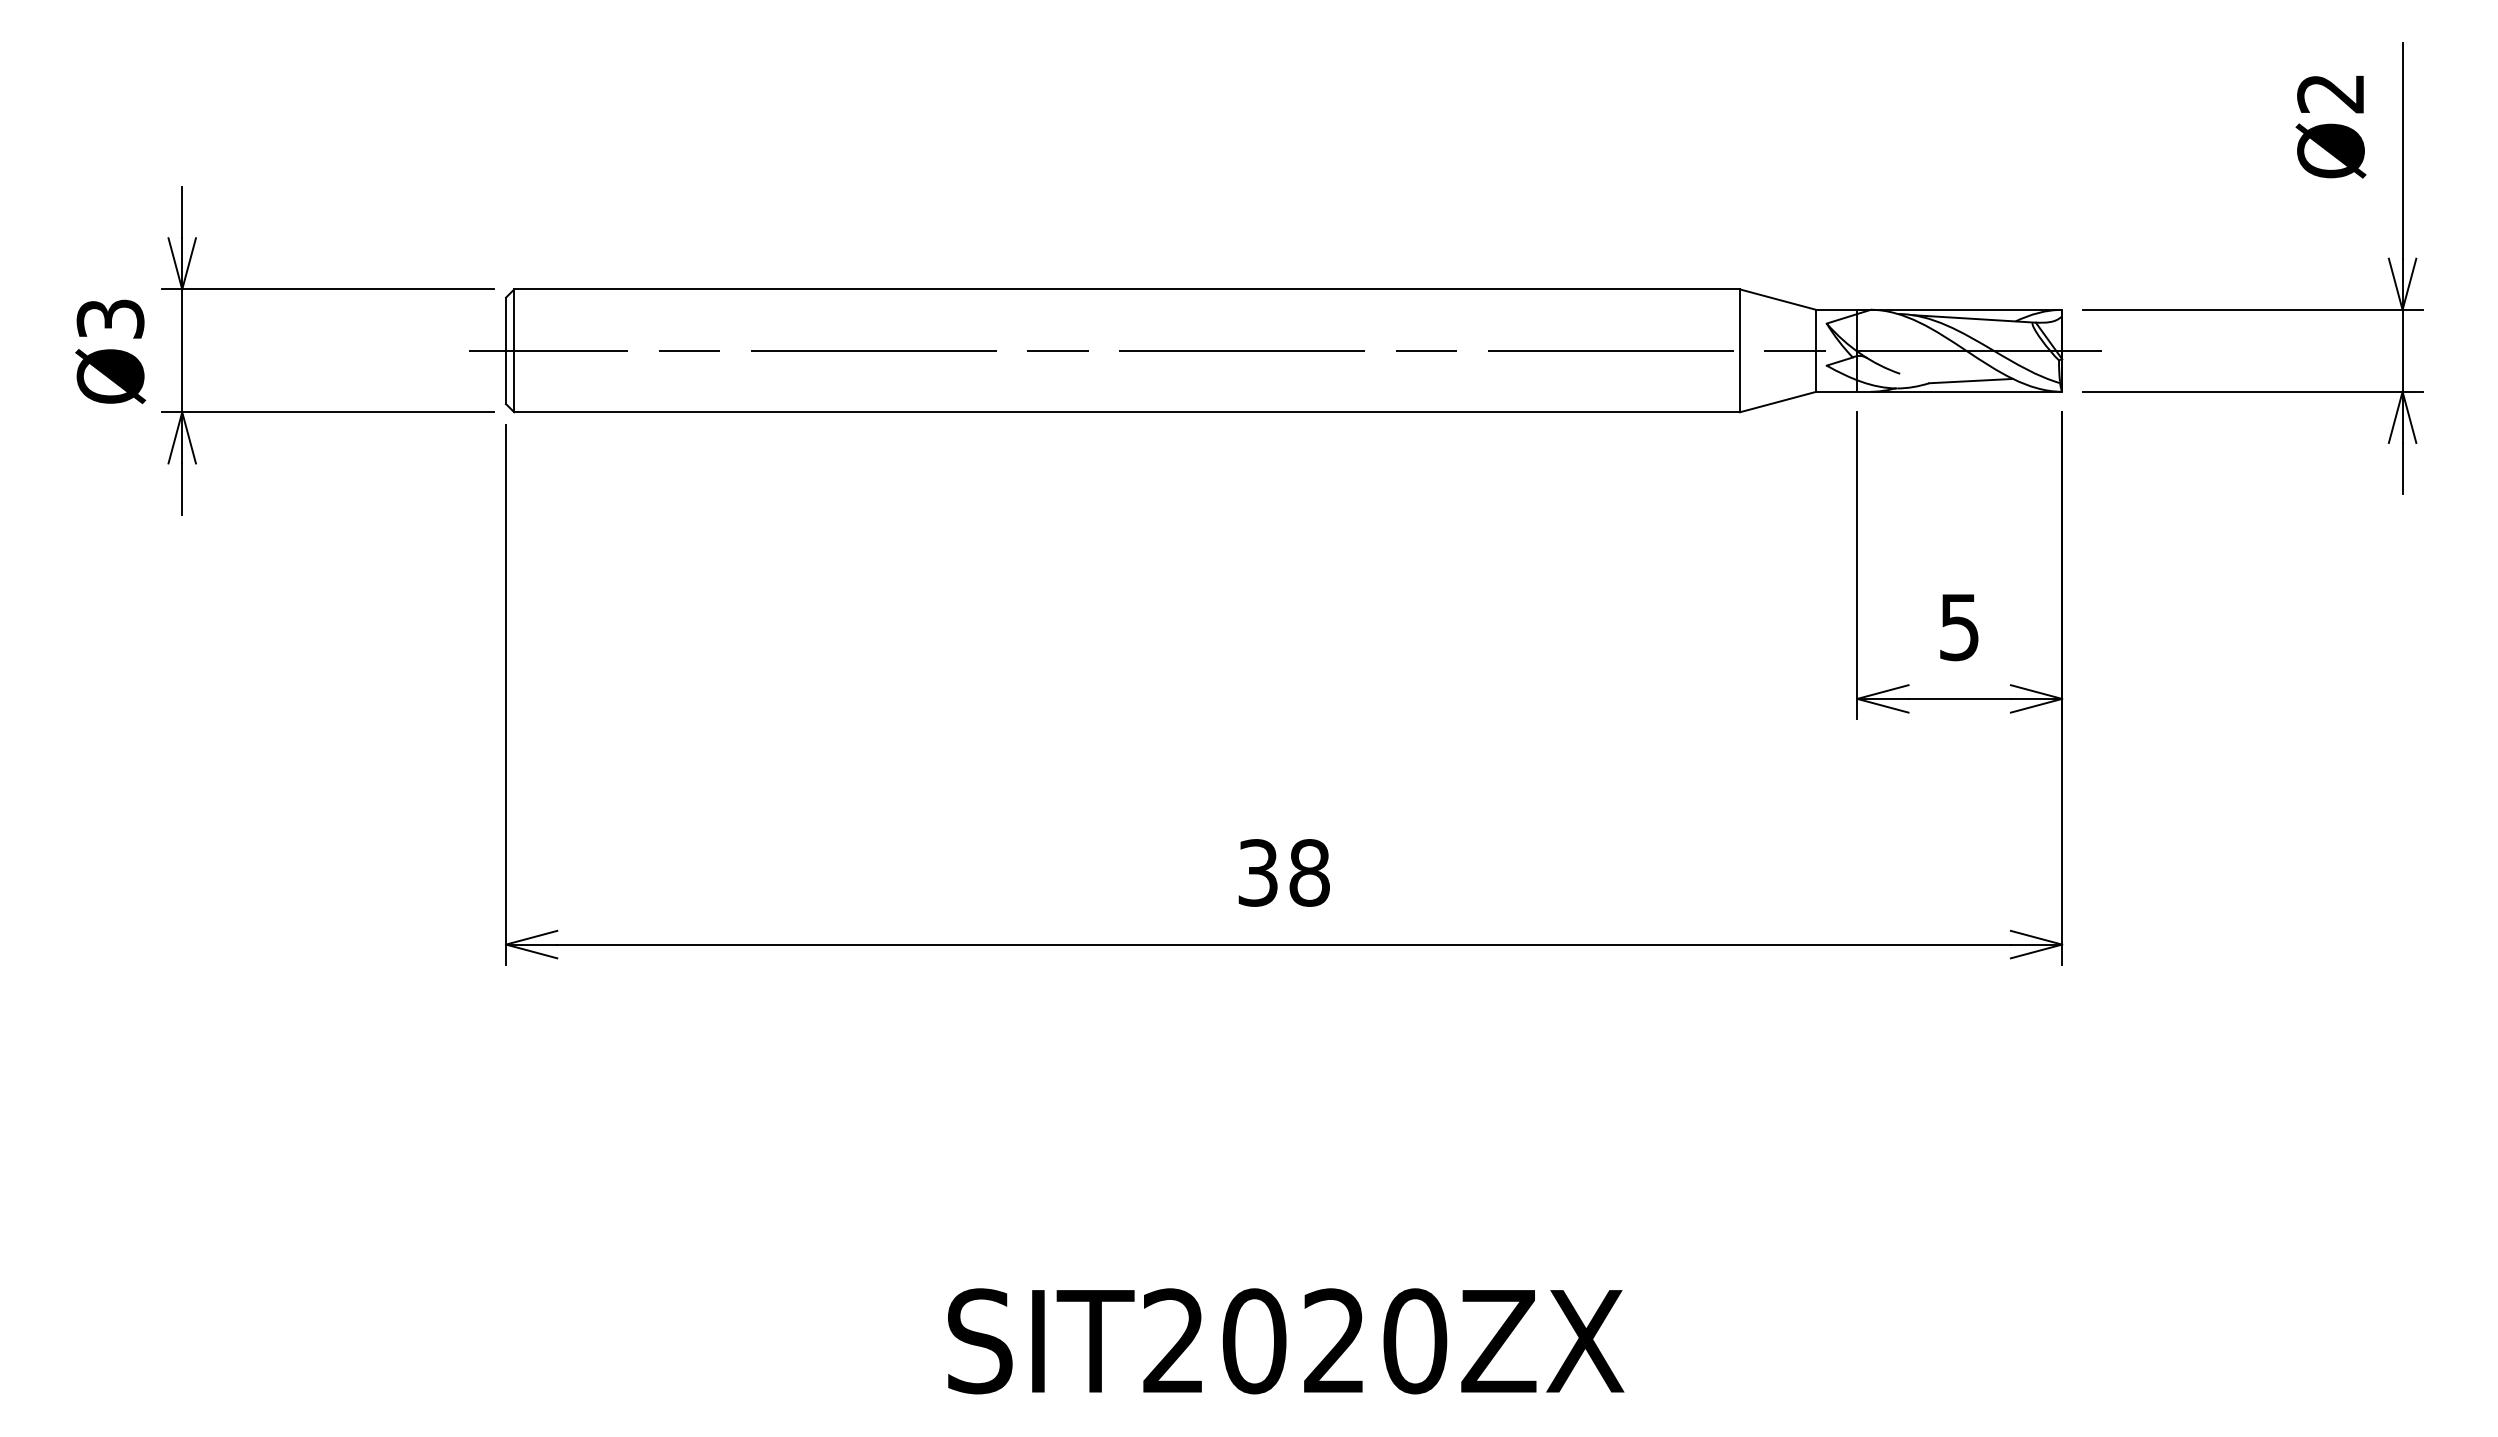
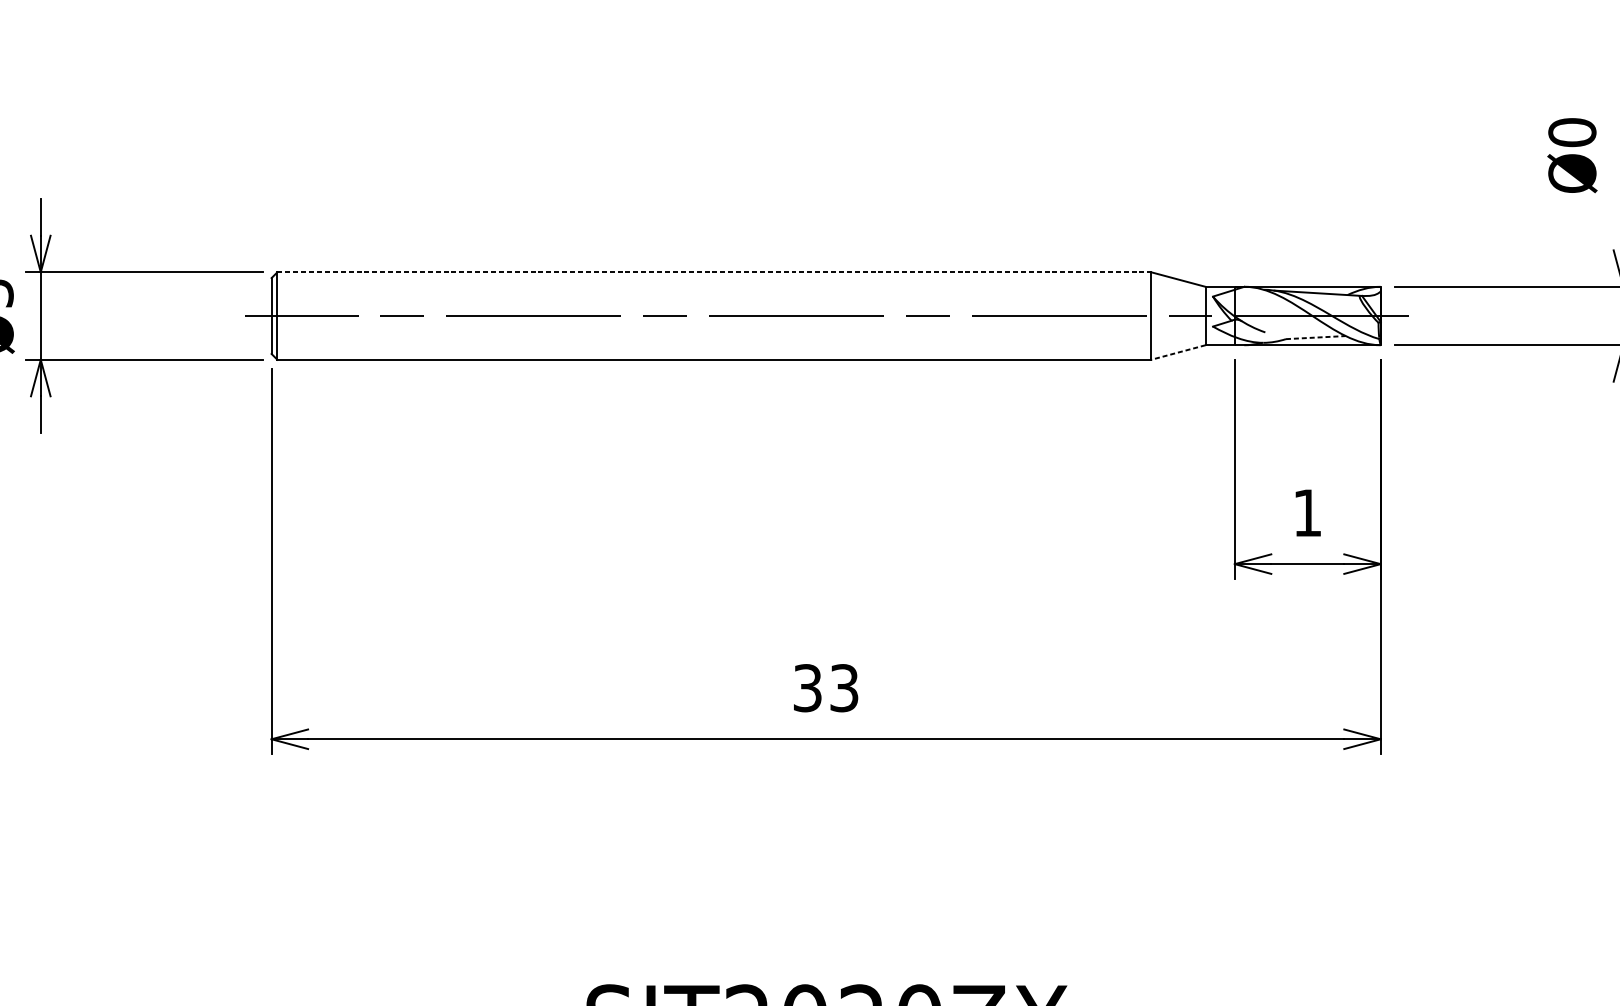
text: (2330, 93) -> (1572, 132), Ø2 -> Ø0
line: (1127, 289) -> (714, 272), solid -> dashed
line: (1971, 381) -> (1316, 337), solid -> dashed
line: (1778, 402) -> (1178, 352), solid -> dashed
text: (1959, 627) -> (1307, 513), 5 -> 1
text: (1309, 872) -> (844, 687), 38 -> 33

